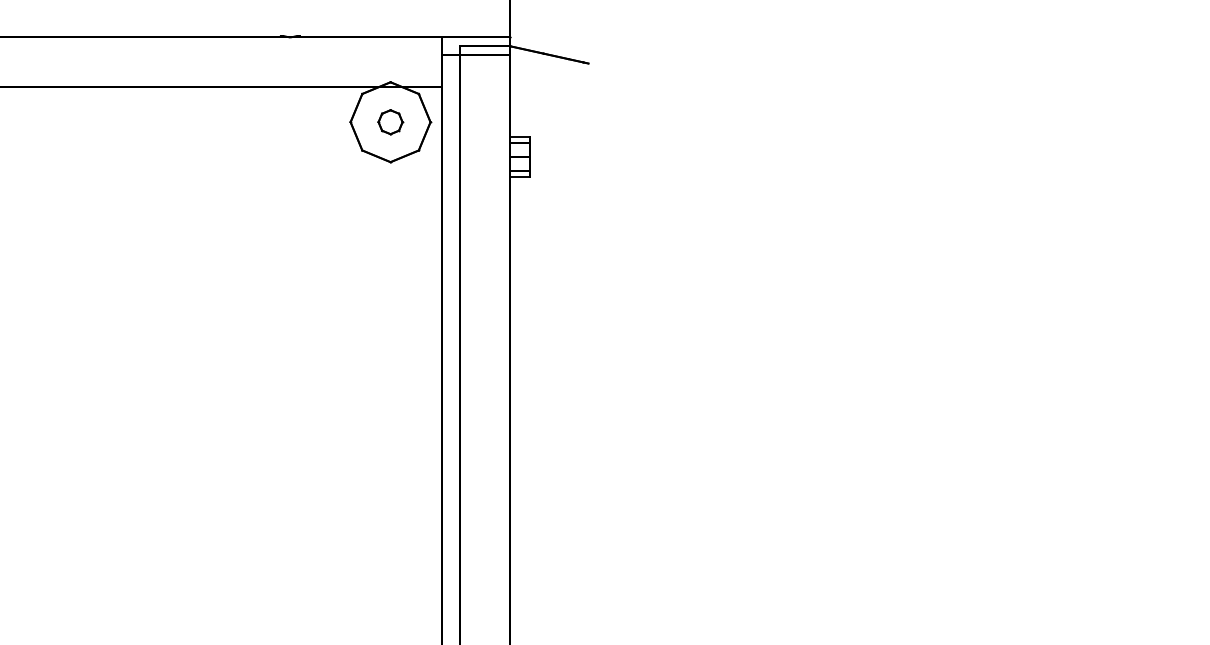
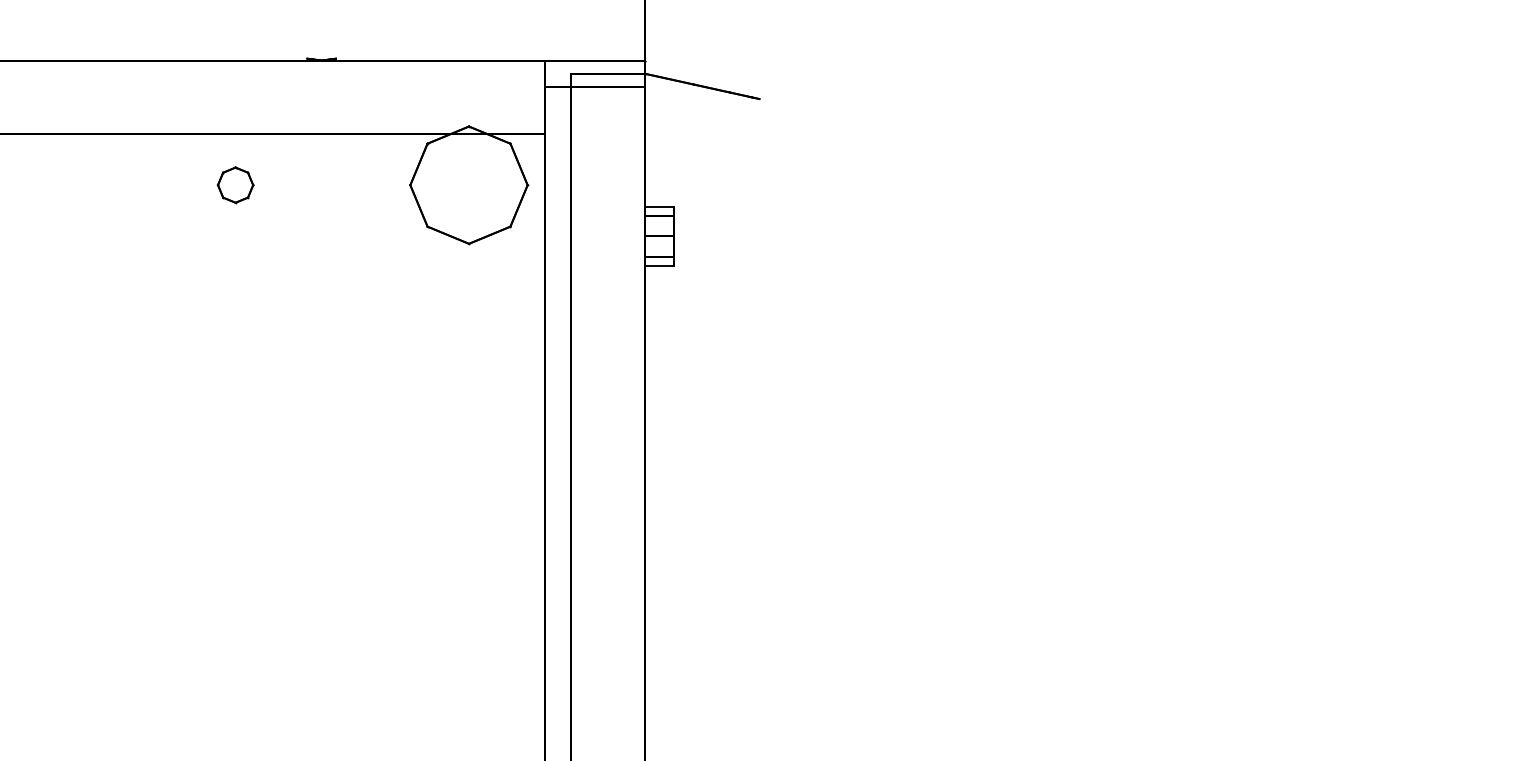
part: (390, 122) -> (235, 185), moved

